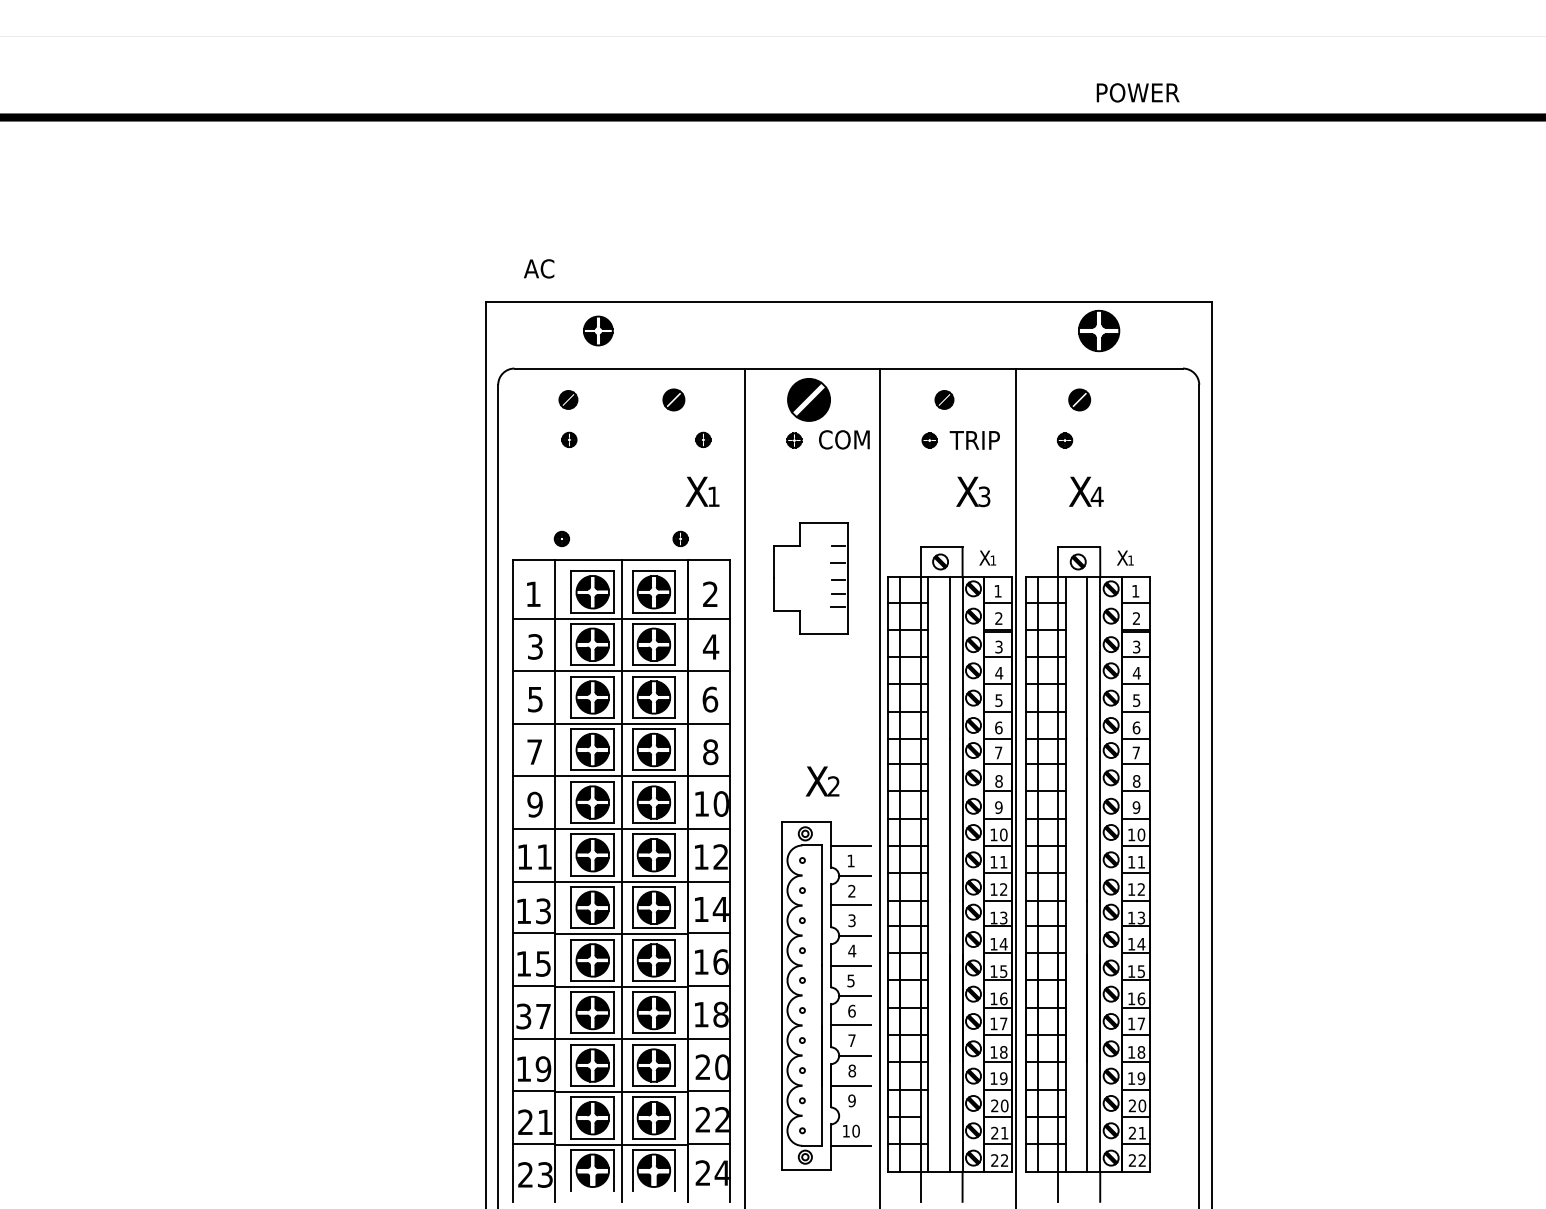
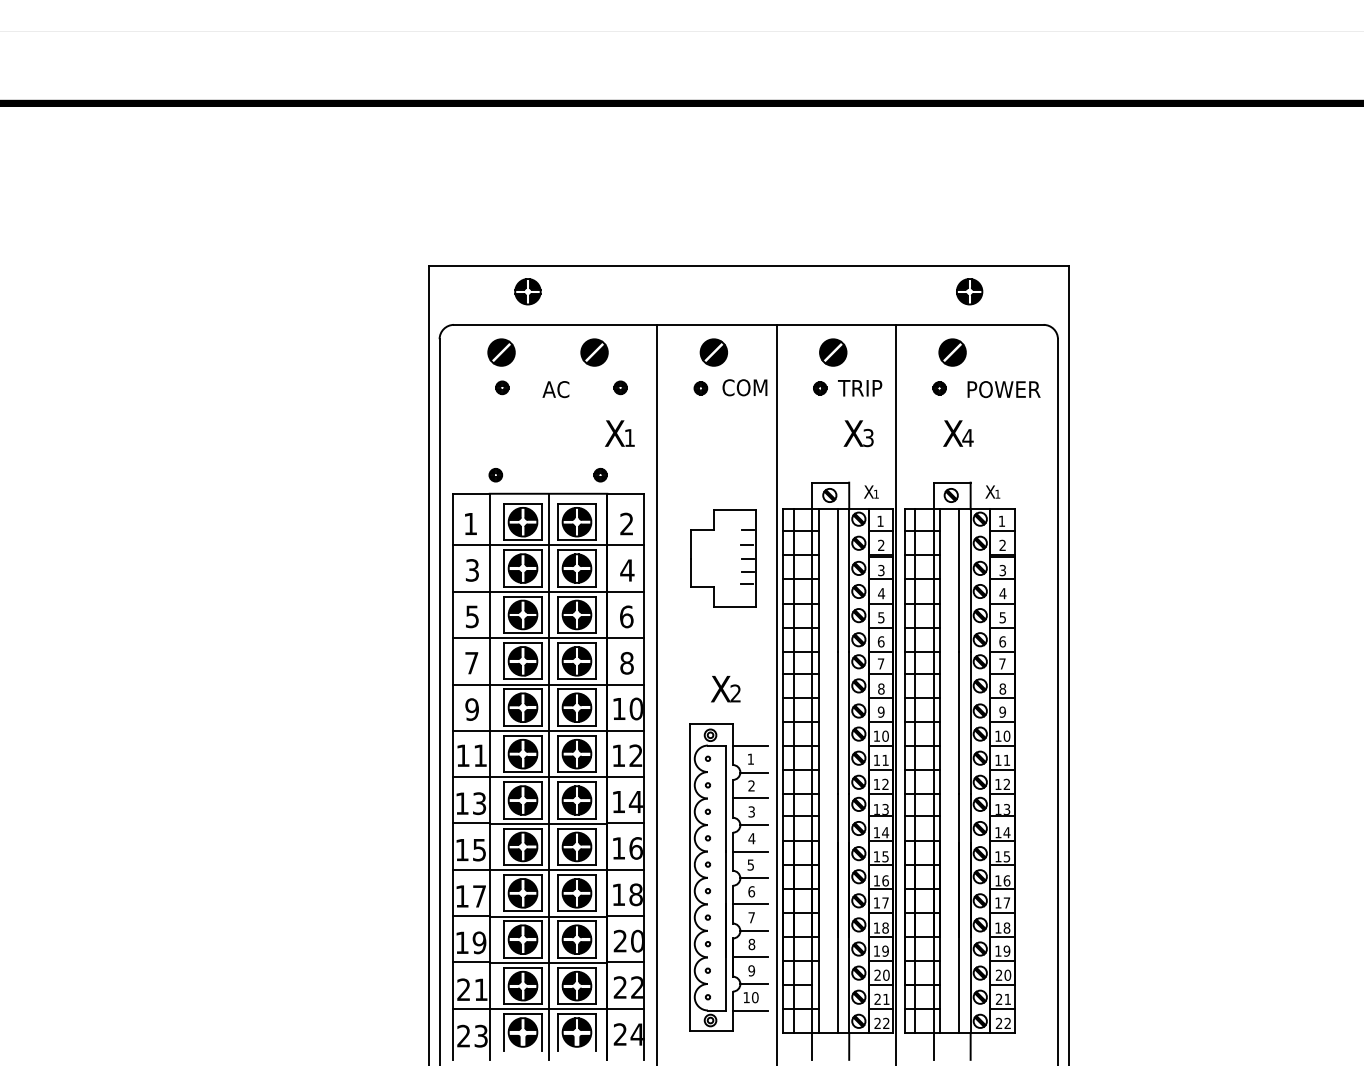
text: (1137, 92) -> (1003, 389), moved
text: (539, 268) -> (556, 389), moved
part: (1098, 330) -> (969, 291), size x0.71
part: (568, 399) -> (501, 352), size x1.67
part: (673, 399) -> (594, 352), size x1.43
part: (809, 399) -> (714, 352), size x0.71
part: (944, 399) -> (833, 352), size x1.67
part: (1079, 399) -> (952, 352), size x1.43
part: (810, 578) -> (723, 558), moved
text: (523, 1016) -> (461, 896), 37 -> 17
line: (854, 1115) -> (753, 983), added

